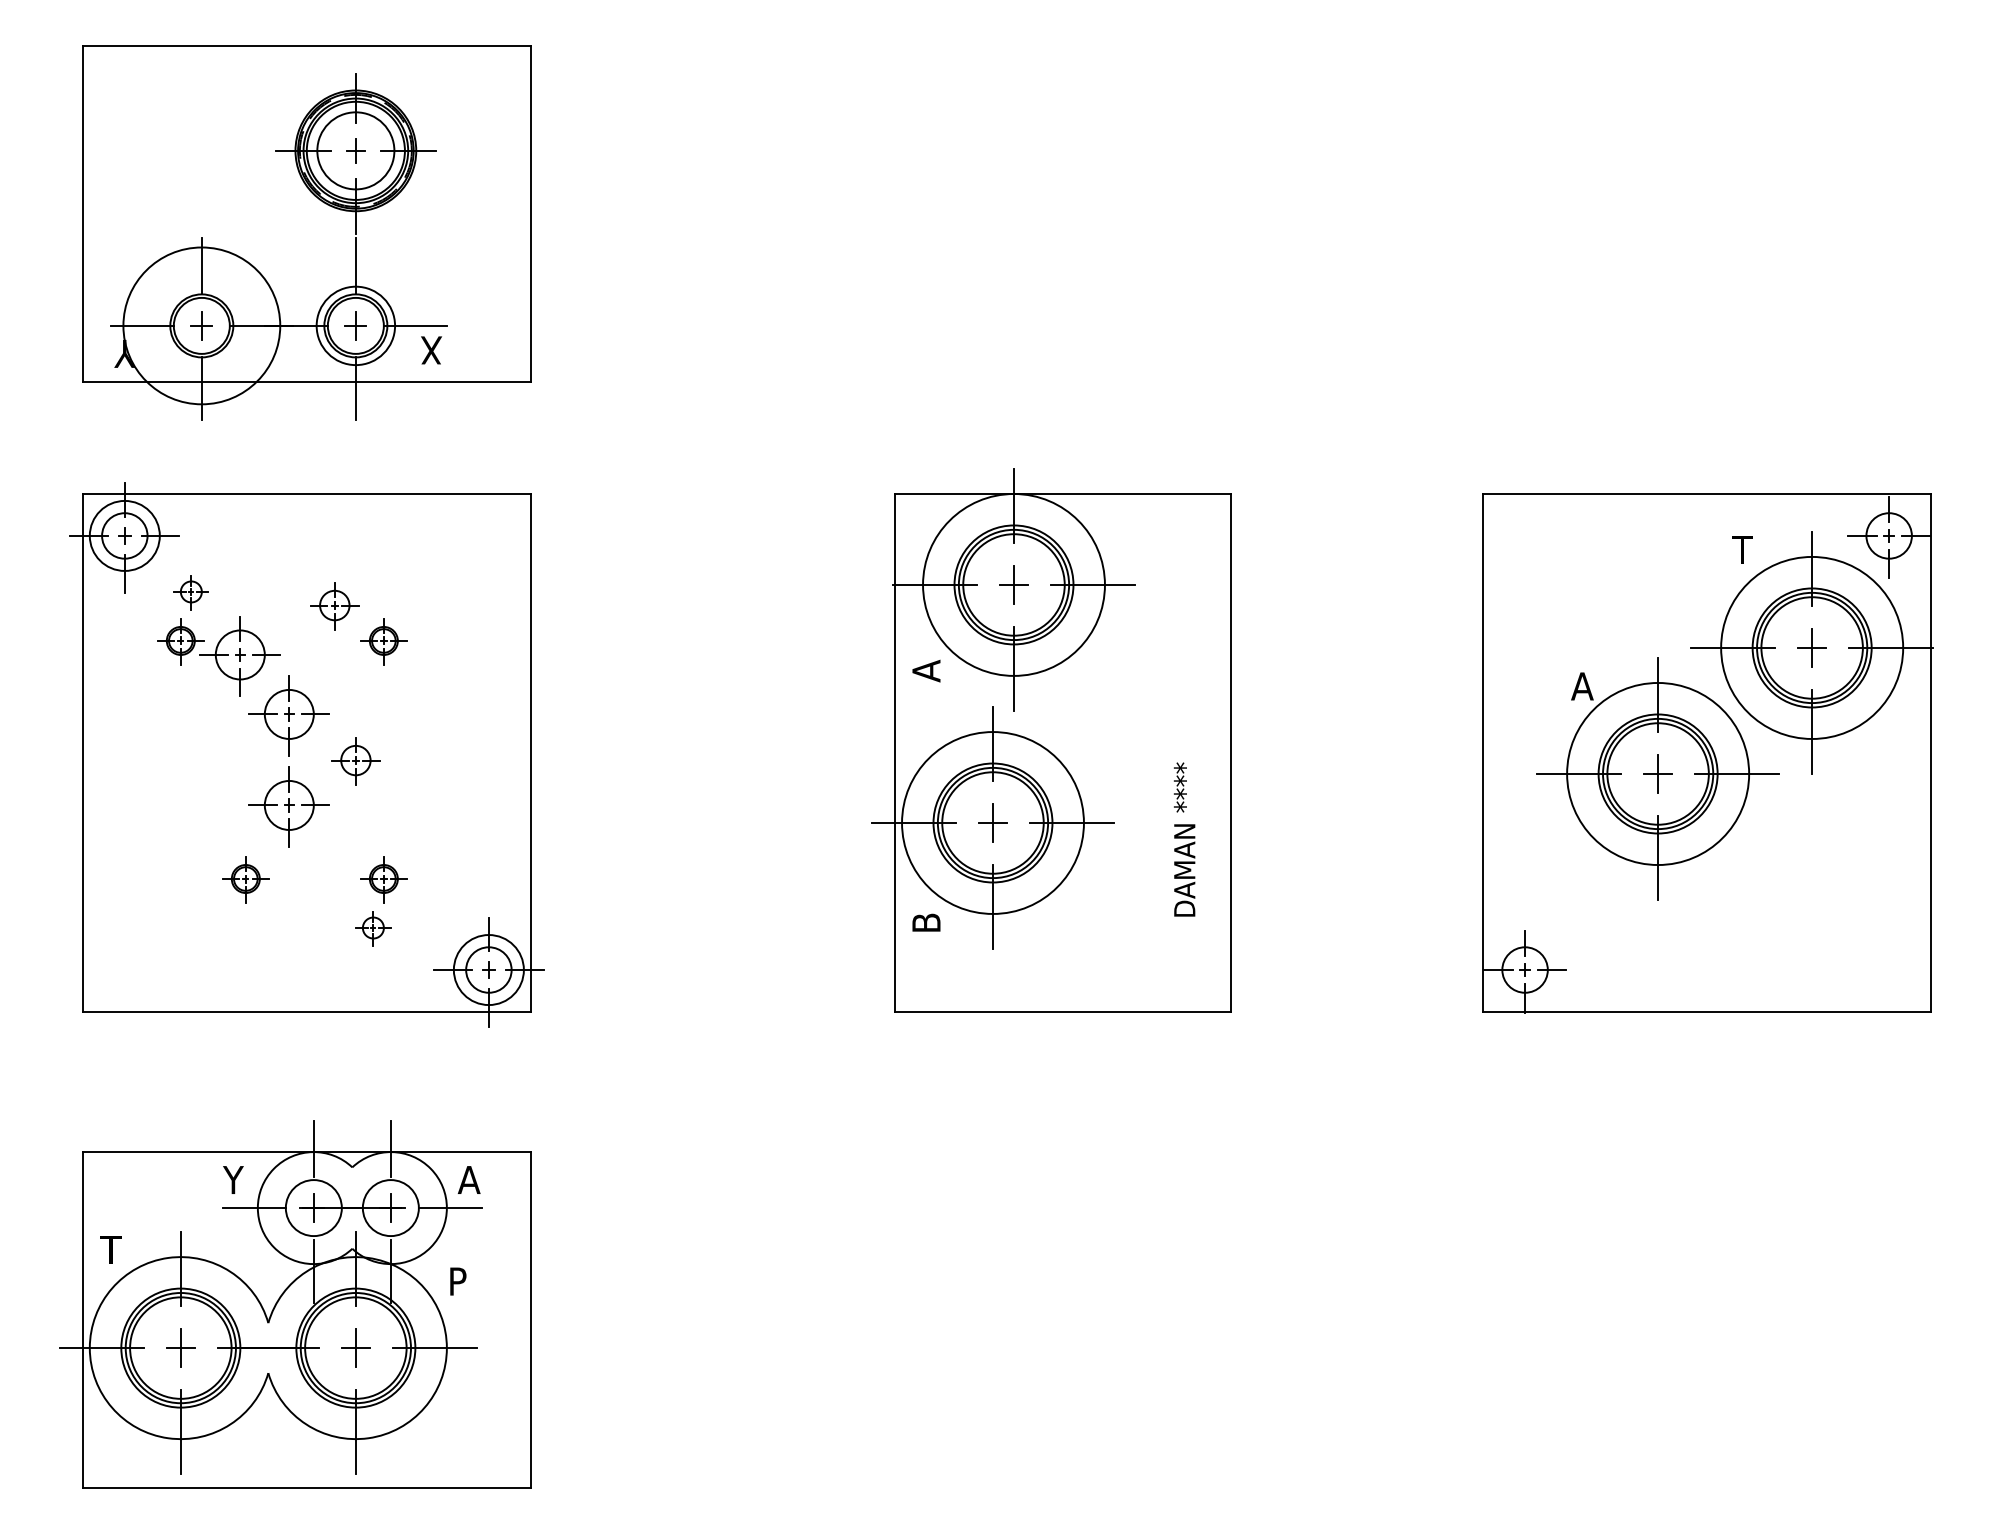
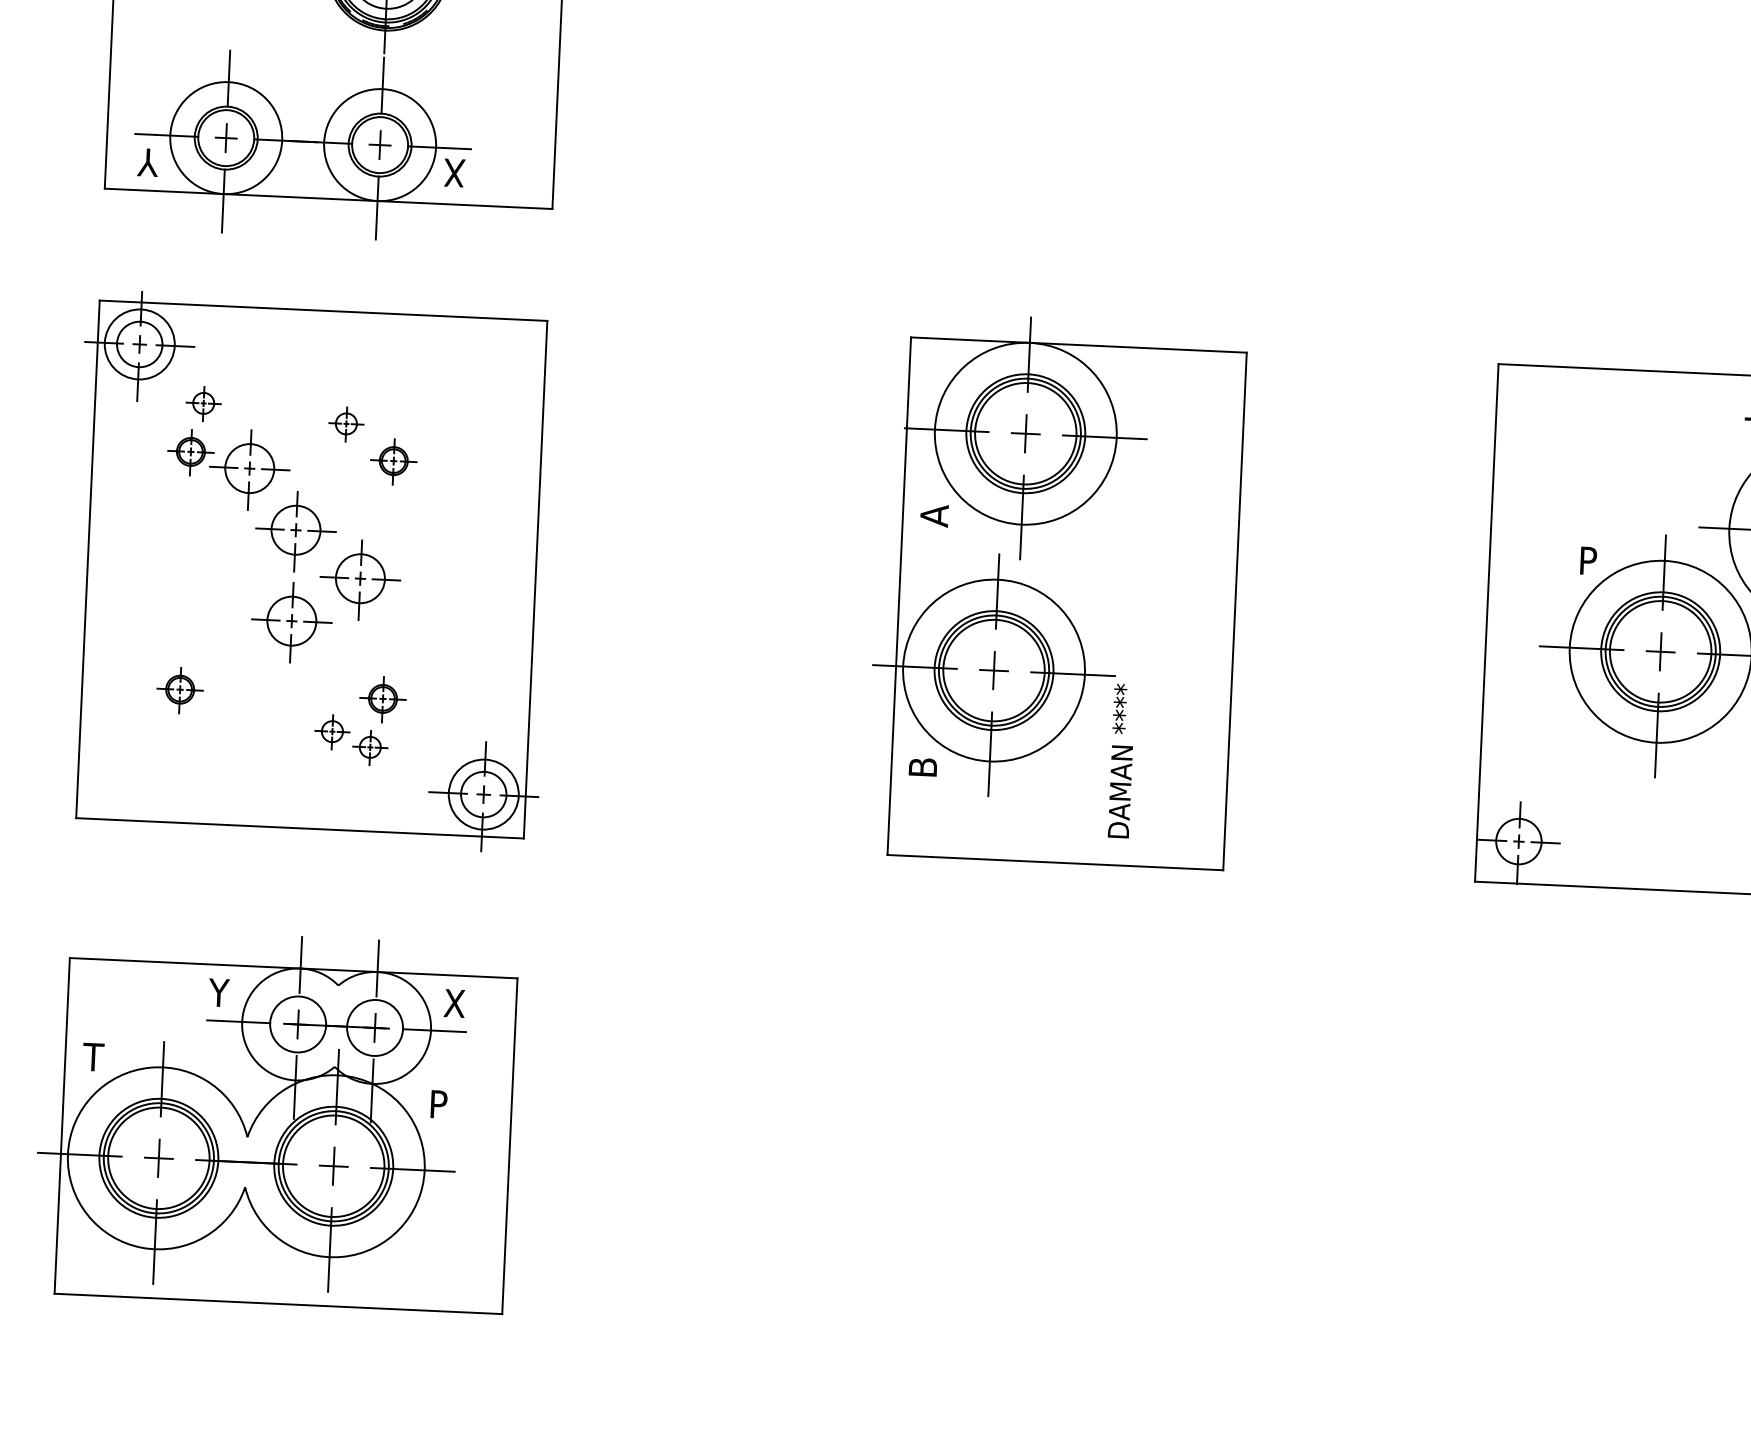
circle: (201, 325) -> (225, 137), size x0.71
circle: (355, 325) -> (379, 144), size x1.43
part: (334, 606) -> (346, 424), size x0.71
text: (1582, 686) -> (1589, 560), A -> P
part: (355, 761) -> (359, 580), size x1.67
text: (1184, 839) -> (1121, 760), moved
part: (245, 879) -> (179, 690), moved
part: (334, 914) -> (332, 732), added
text: (468, 1179) -> (453, 1002), A -> X

